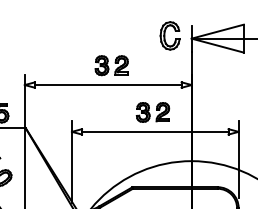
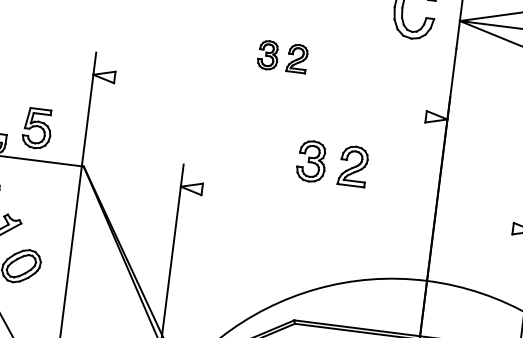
part: (111, 65) -> (282, 56), size x0.7
line: (107, 85) -> (268, 97), removed
part: (152, 112) -> (331, 163), moved
line: (155, 131) -> (358, 208), removed

